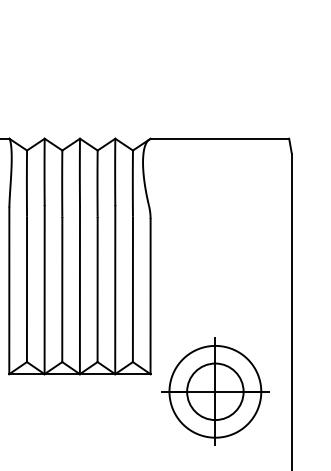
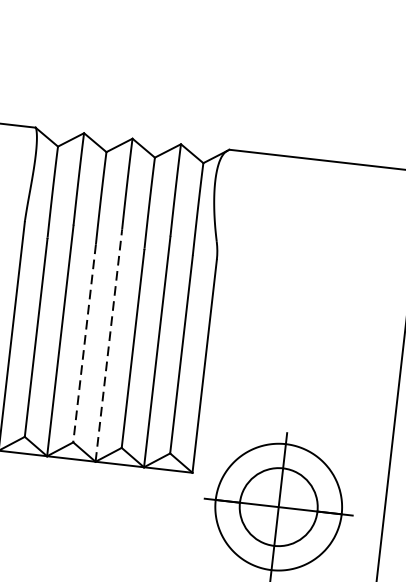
line: (79, 289) -> (108, 345), solid -> dashed
line: (62, 290) -> (84, 344), solid -> dashed

